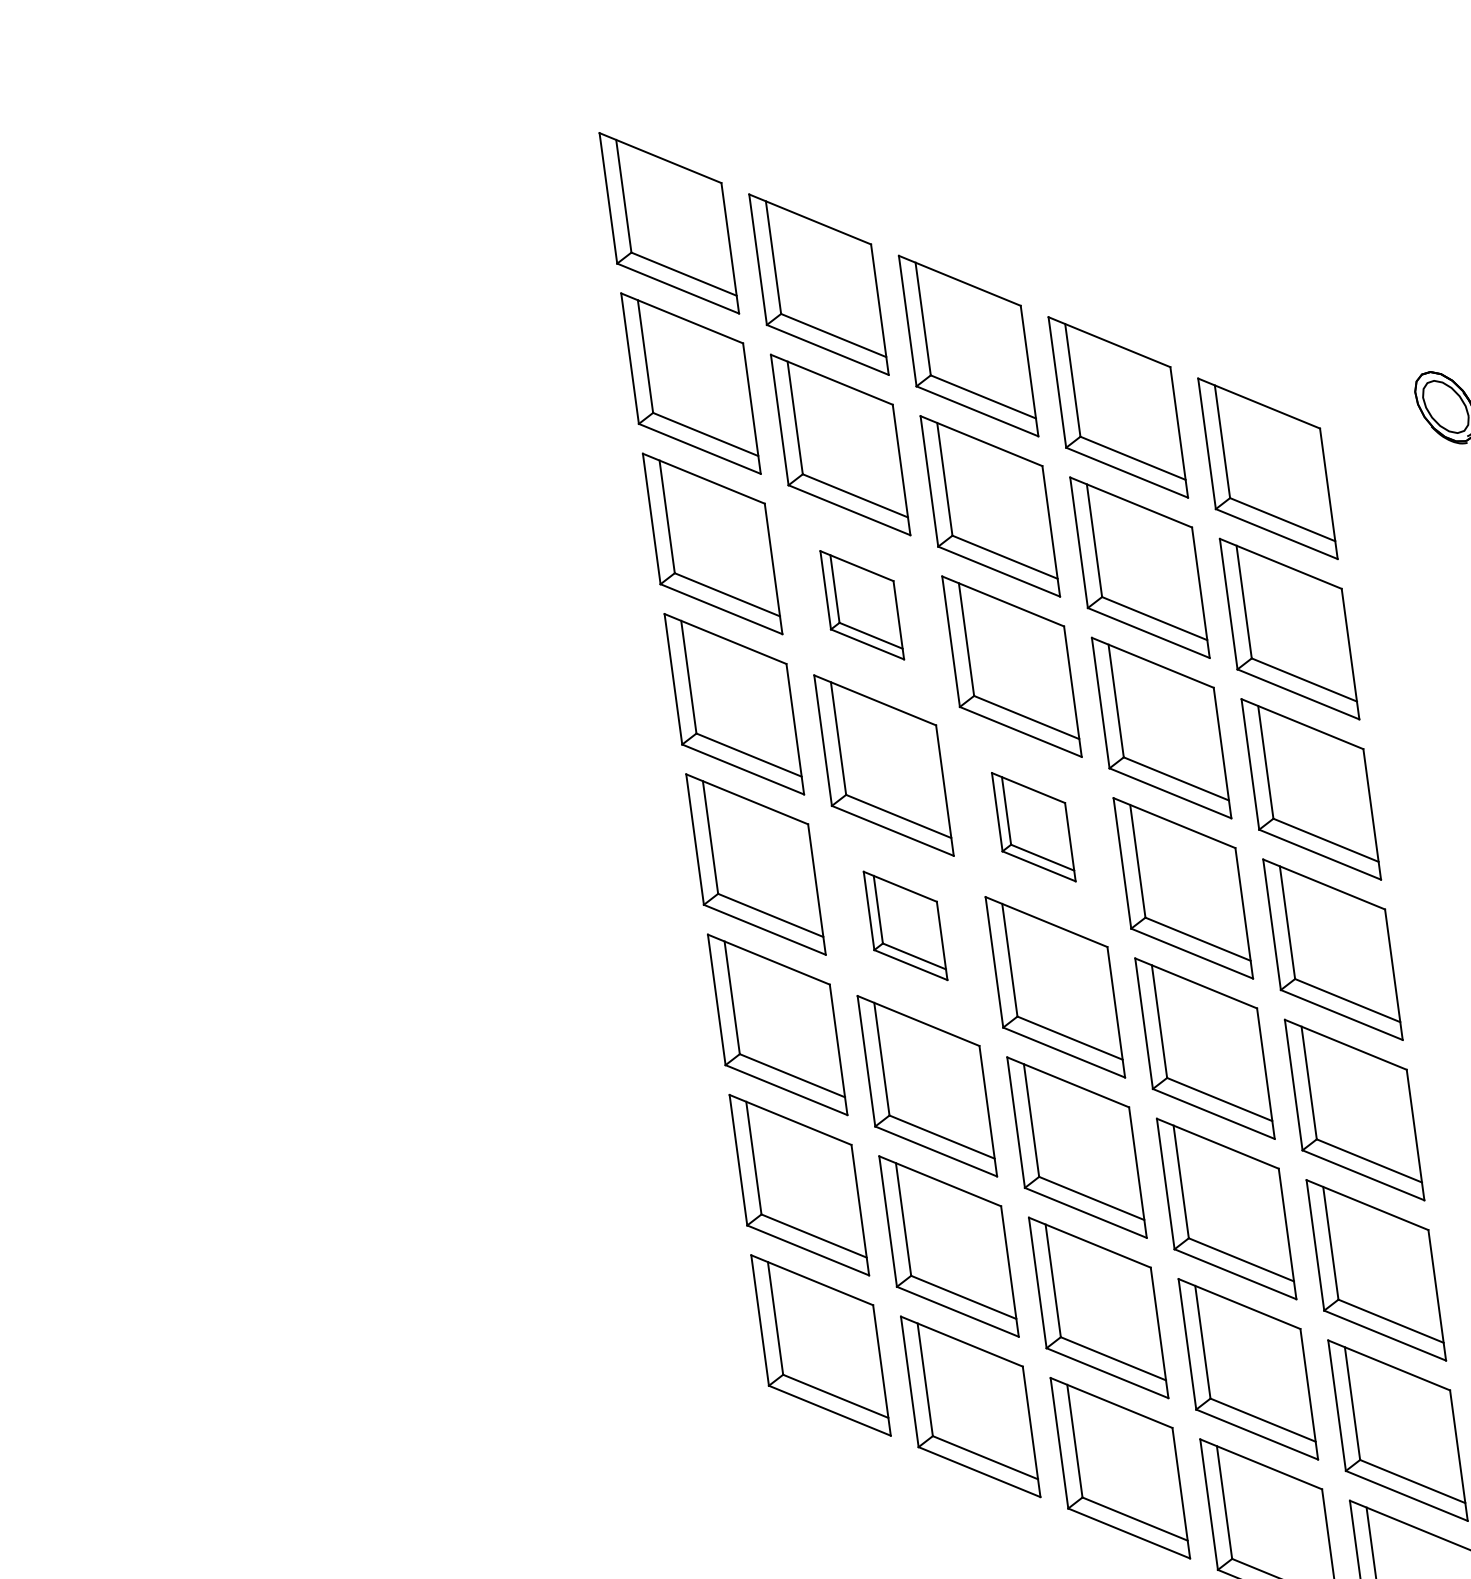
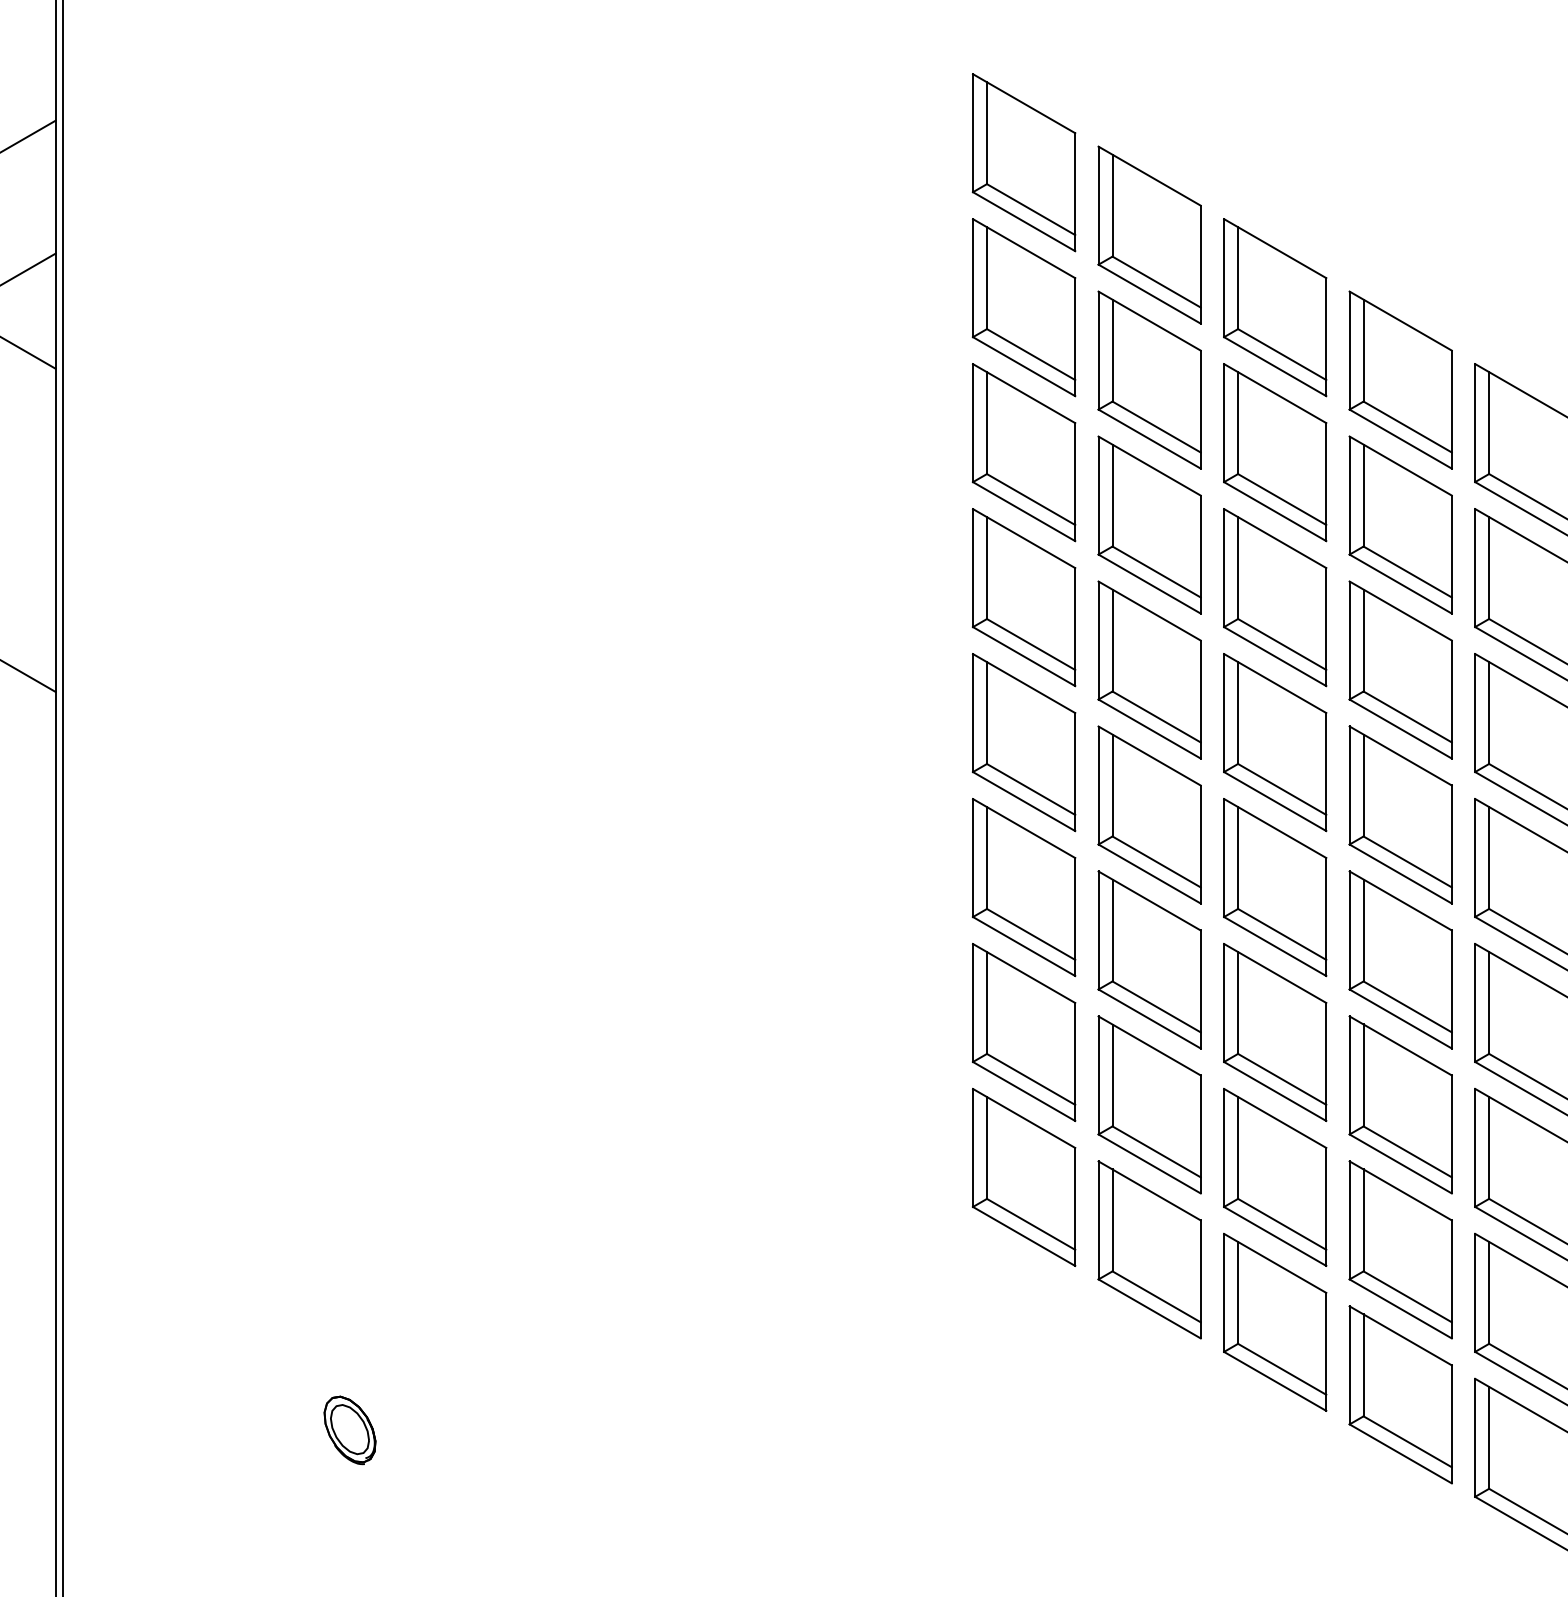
part: (862, 604) -> (1149, 524), size x1.67
part: (1033, 826) -> (1275, 742), size x1.67
part: (905, 925) -> (1149, 814), size x1.67

